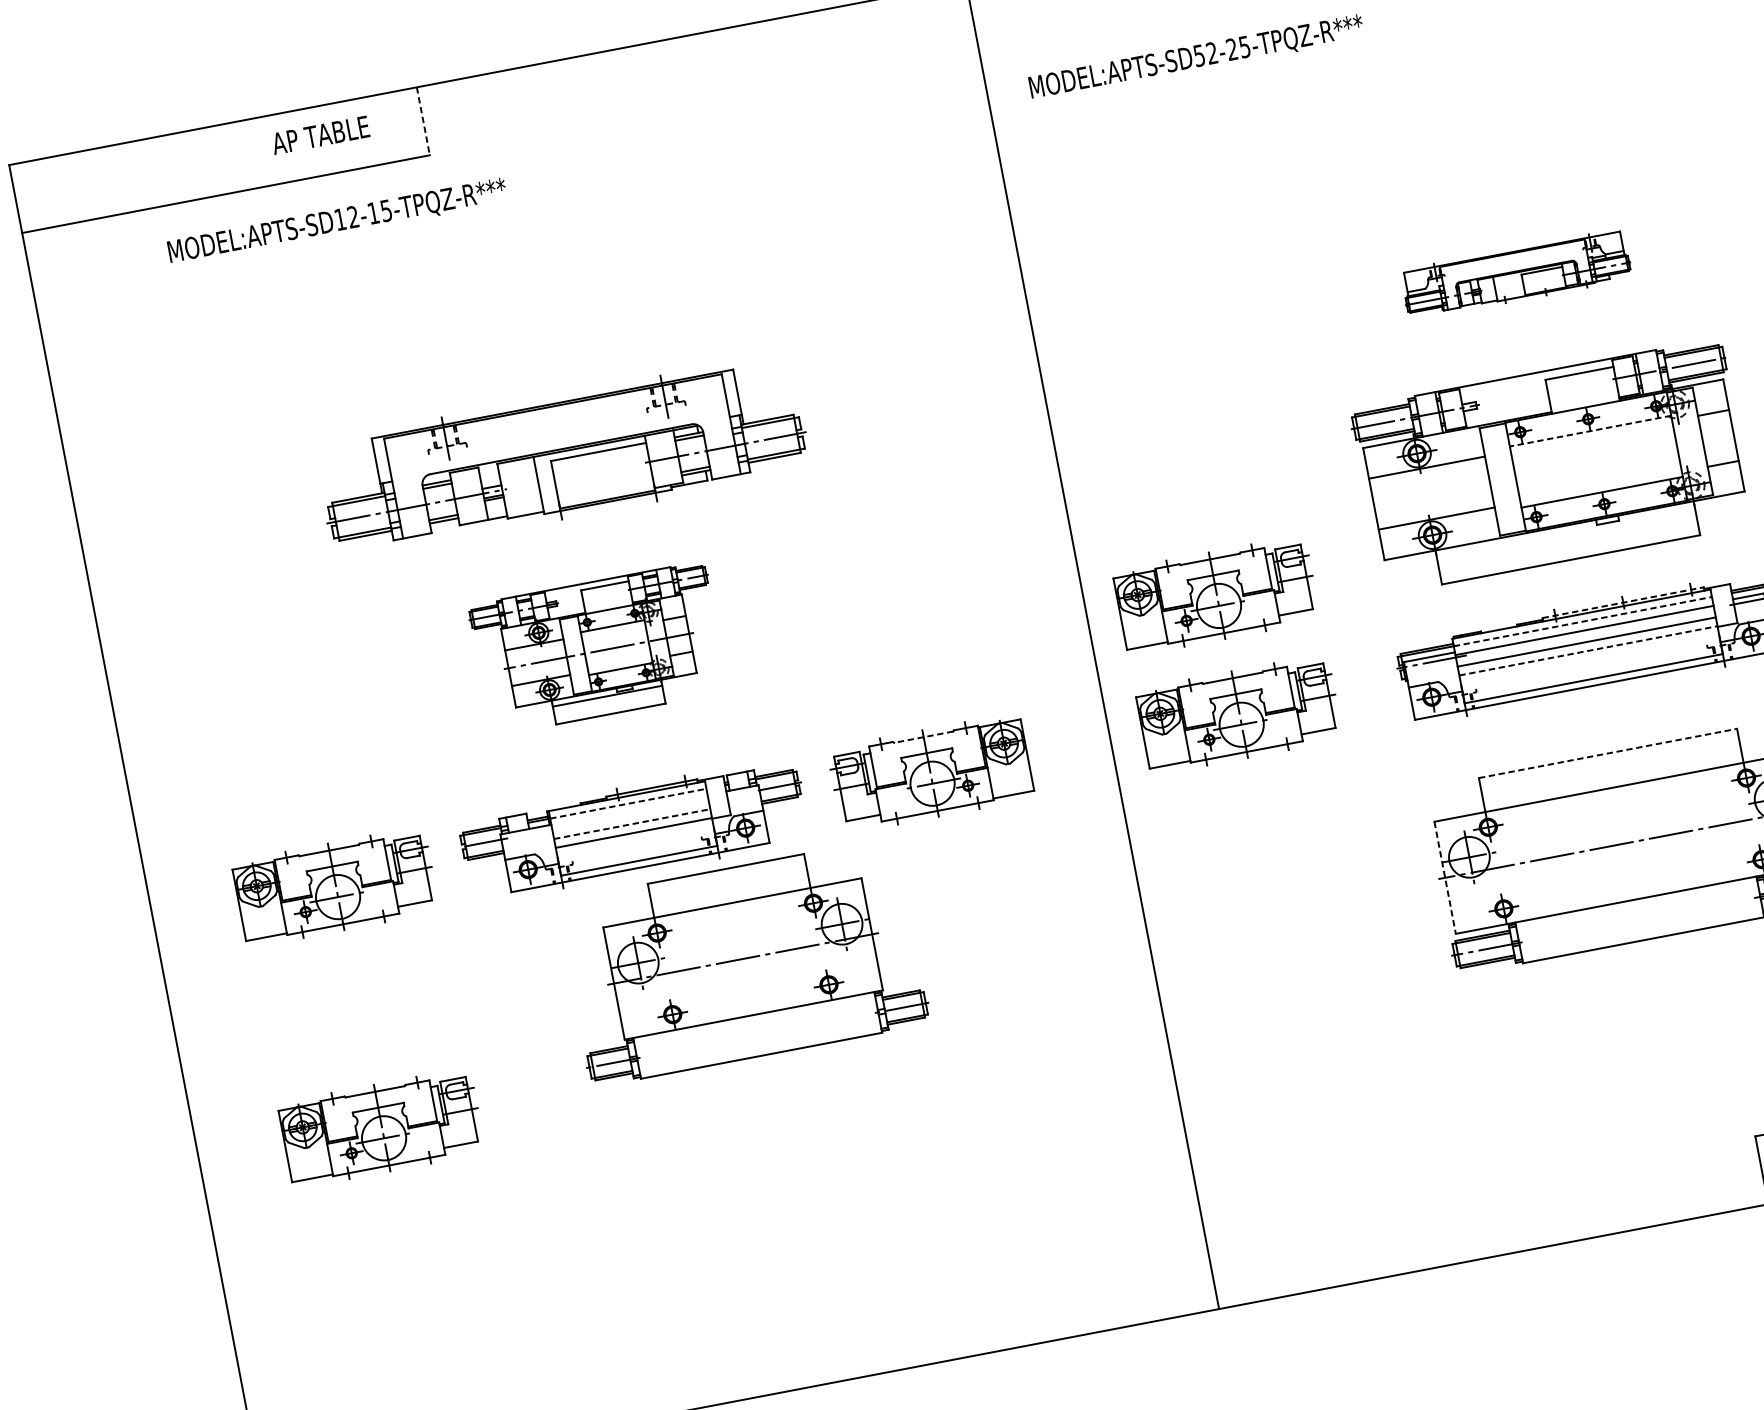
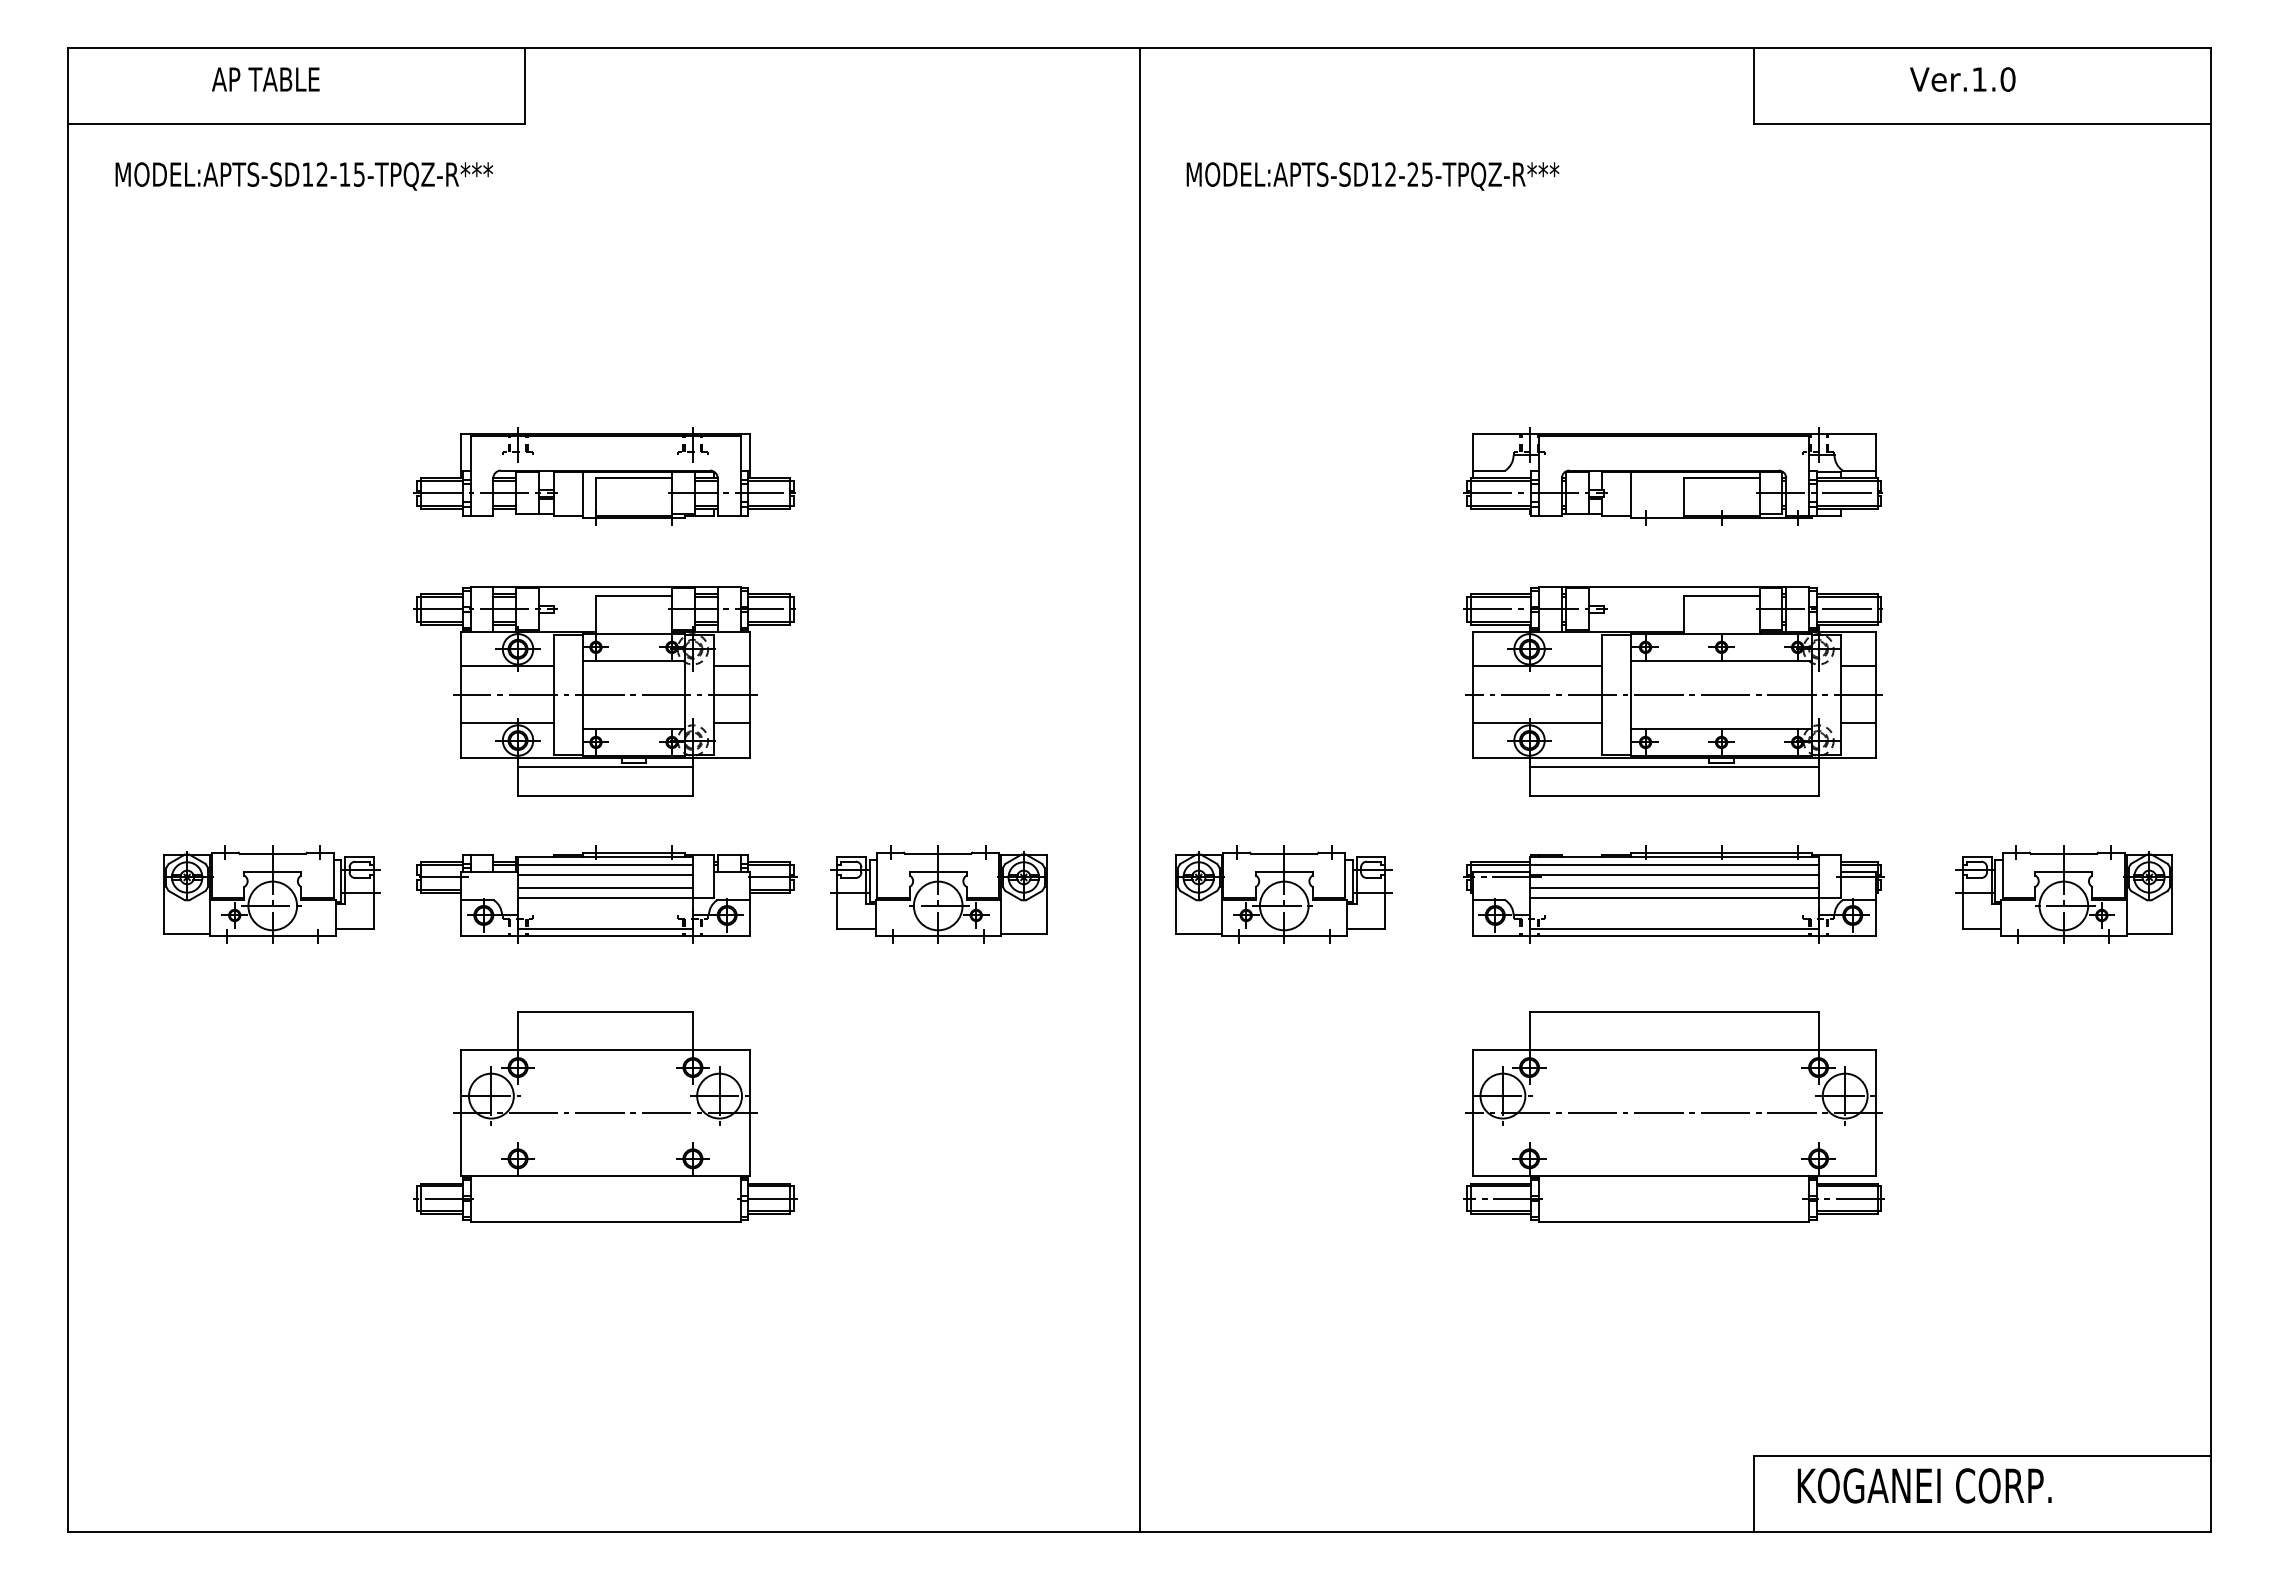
text: (1199, 55) -> (1376, 174), MODEL:APTS-SD52-25-TPQZ-R*** -> MODEL:APTS-SD12-25-TPQZ-R***
line: (423, 122) -> (524, 86), dashed -> solid
text: (320, 135) -> (265, 79), moved
text: (336, 222) -> (303, 176), moved
part: (1515, 274) -> (1672, 476), size x1.67
line: (1590, 430) -> (1721, 660), dashed -> solid
part: (561, 456) -> (604, 476), size x0.71
line: (1553, 469) -> (1673, 694), added
line: (1565, 534) -> (1673, 767), added
part: (1216, 595) -> (1283, 761), removed
line: (1624, 602) -> (1722, 852), dashed -> solid
line: (1583, 621) -> (1674, 864), dashed -> solid
part: (597, 649) -> (604, 691), size x1.43
line: (1588, 650) -> (1674, 897), dashed -> solid
line: (922, 736) -> (937, 853), dashed -> solid
line: (1608, 753) -> (1674, 1012), dashed -> solid
line: (629, 803) -> (606, 864), dashed -> solid
line: (629, 812) -> (605, 874), added
line: (633, 823) -> (606, 887), dashed -> solid
line: (1445, 878) -> (1472, 1113), dashed -> solid
part: (743, 961) -> (605, 1116), moved
part: (381, 1128) -> (271, 1164), removed

